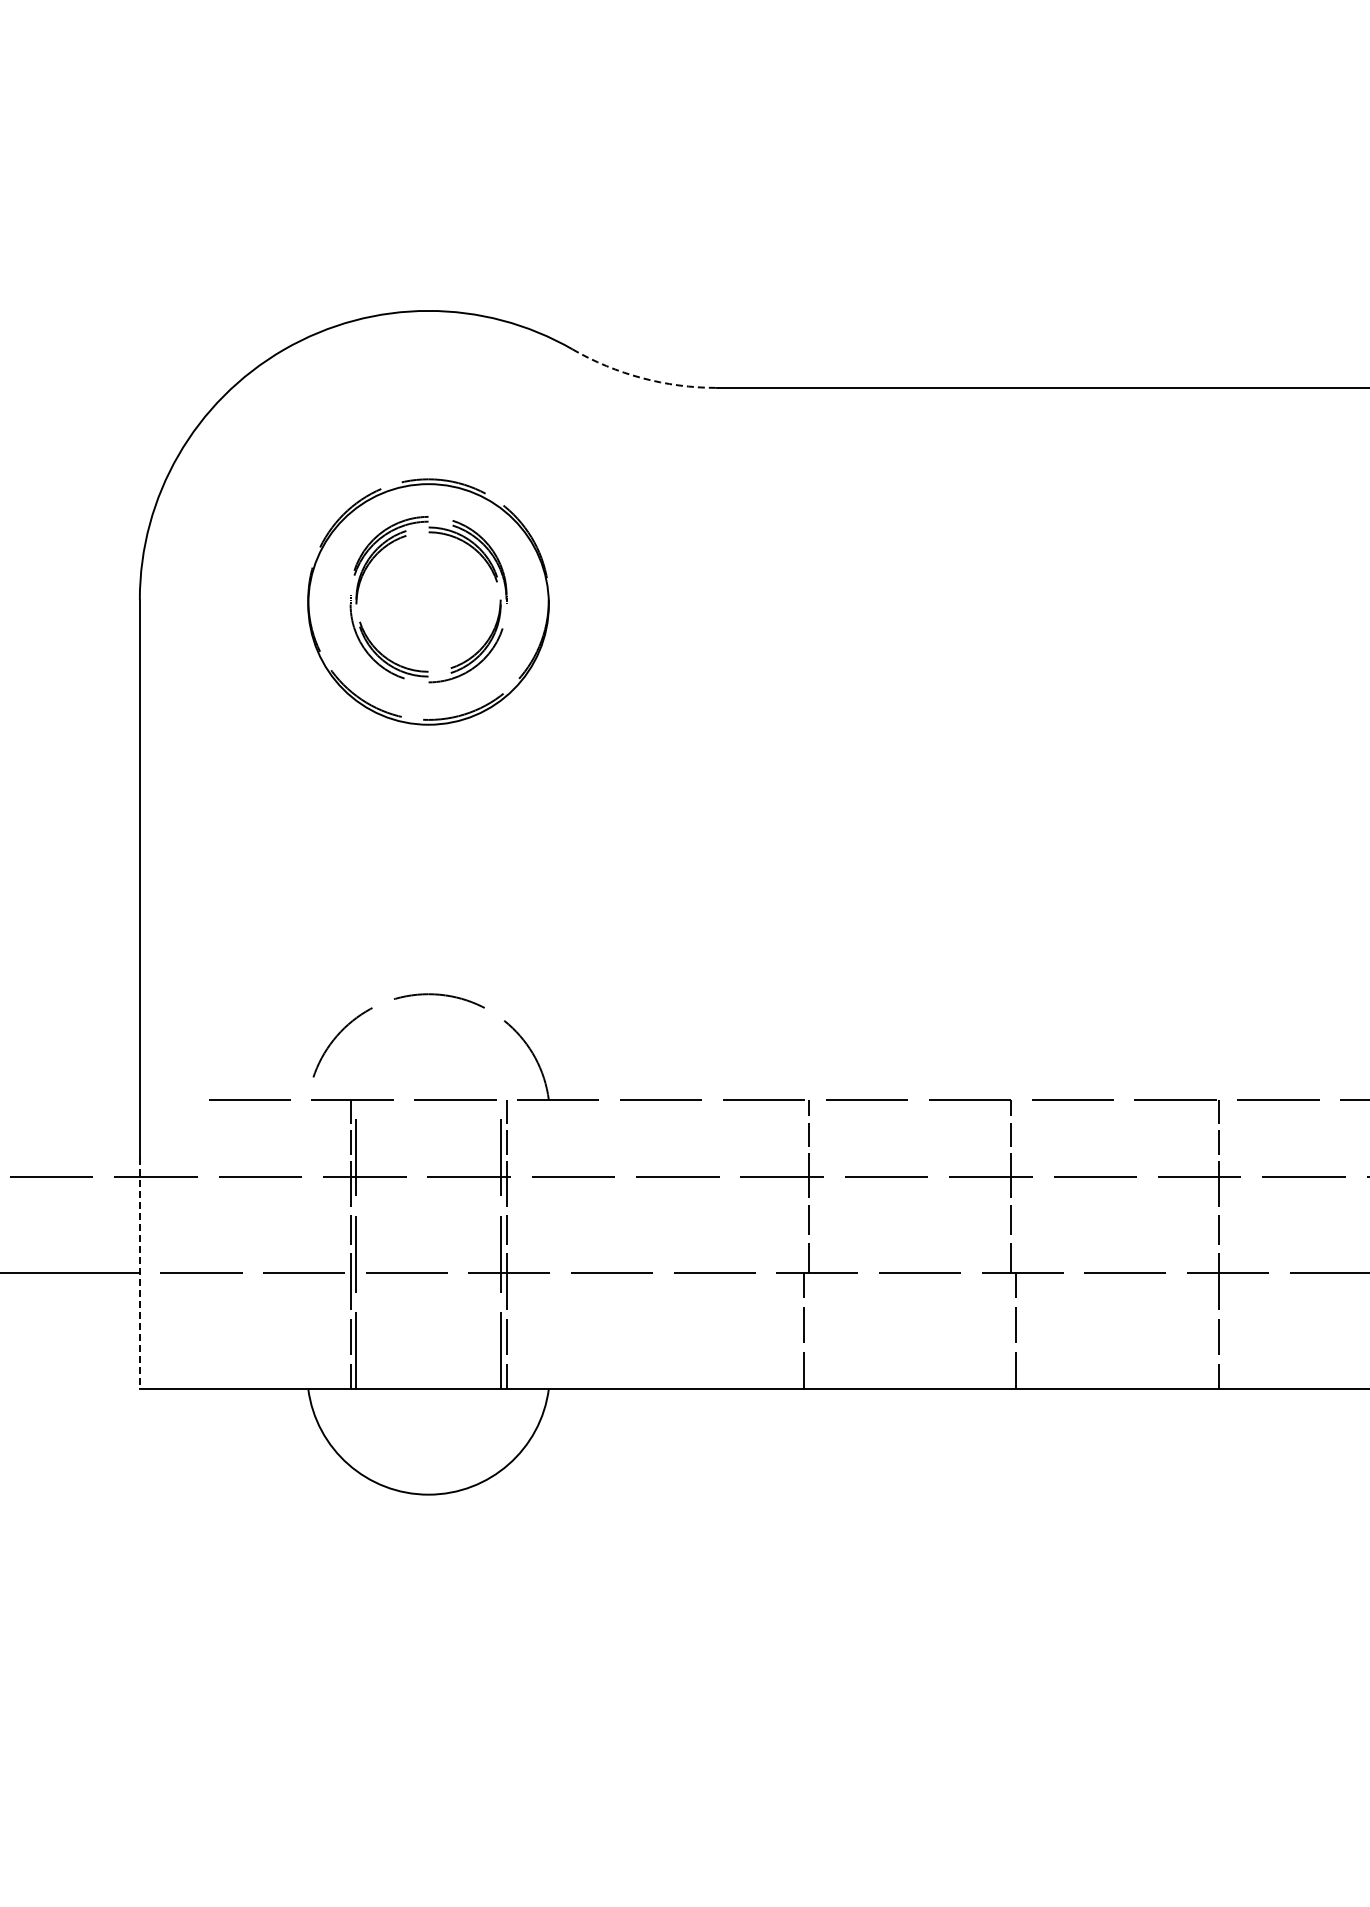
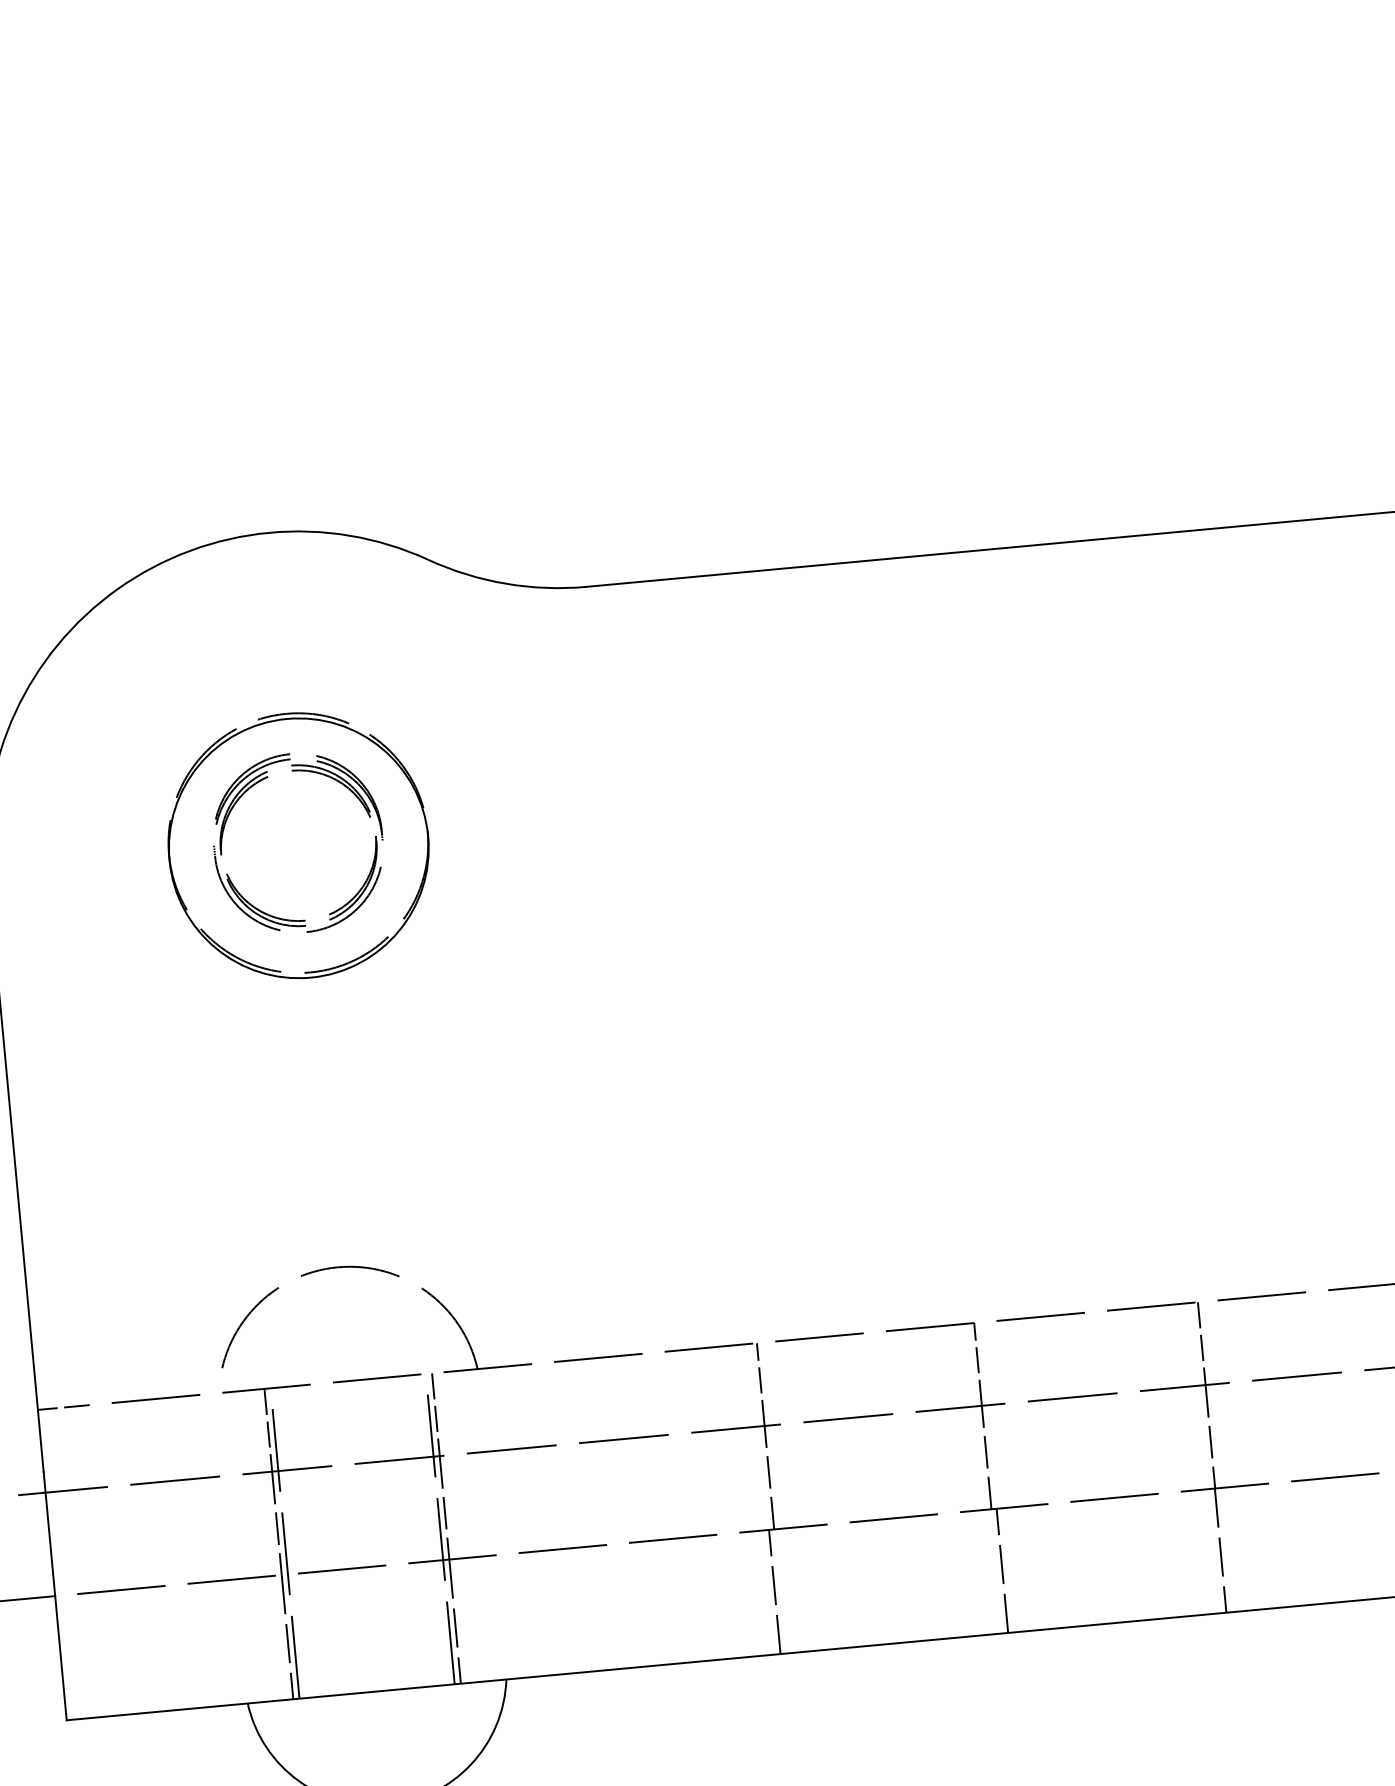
arc: (642, 378) -> (506, 584), dashed -> solid
line: (163, 1100) -> (63, 1408), added
line: (139, 1273) -> (54, 1596), dashed -> solid

